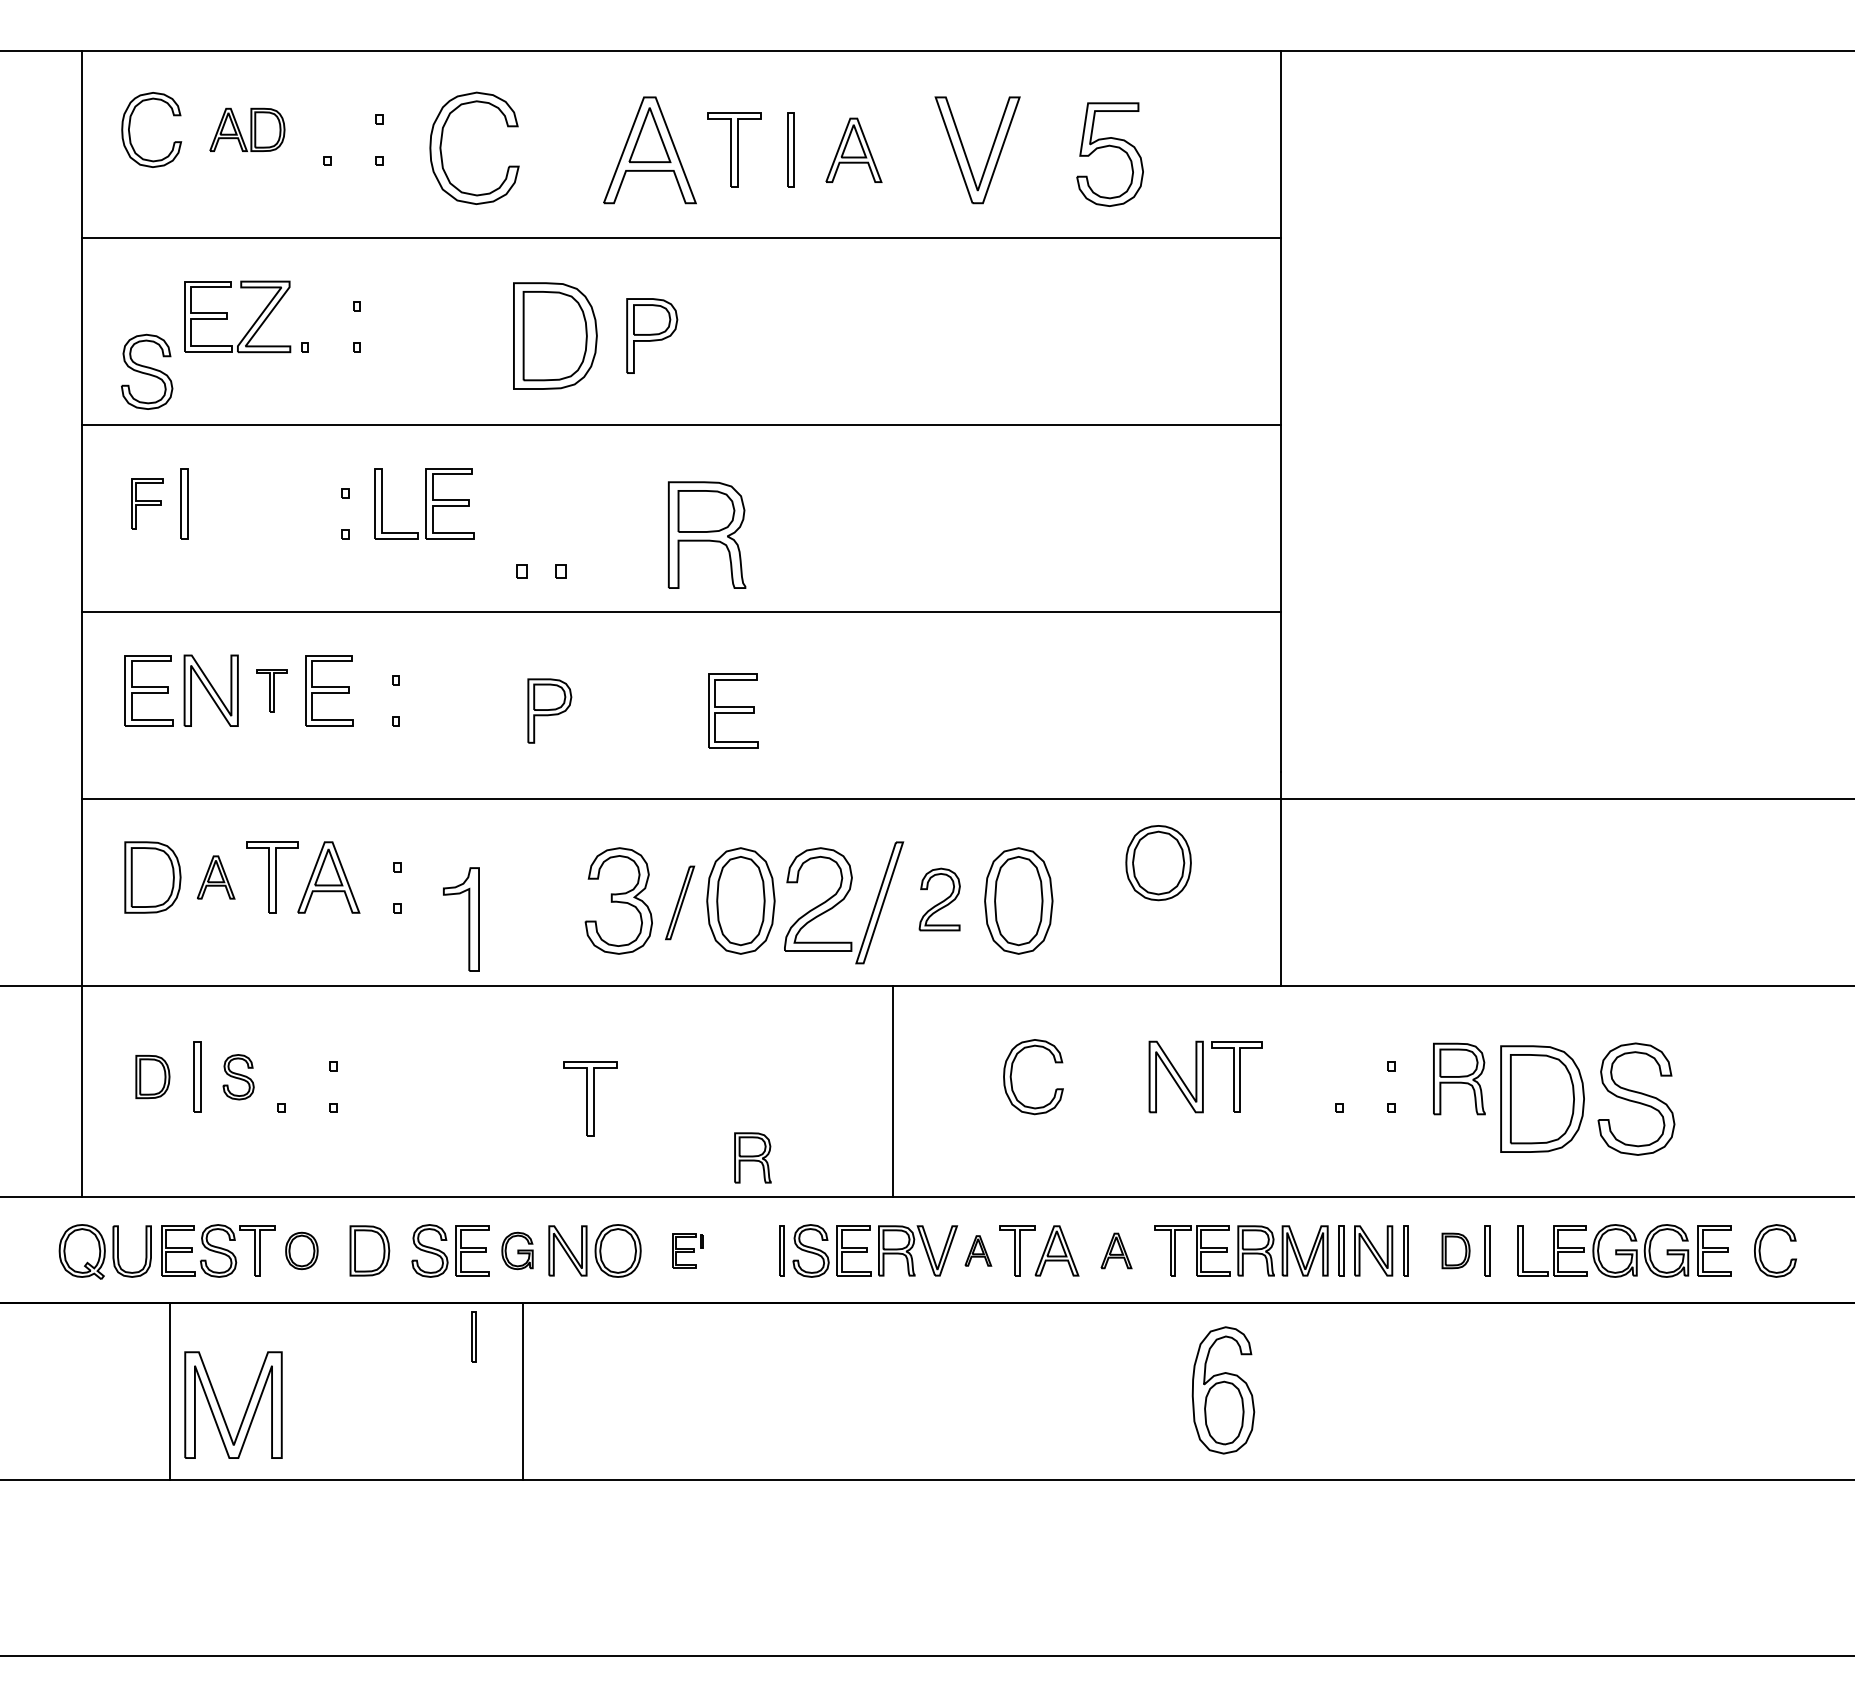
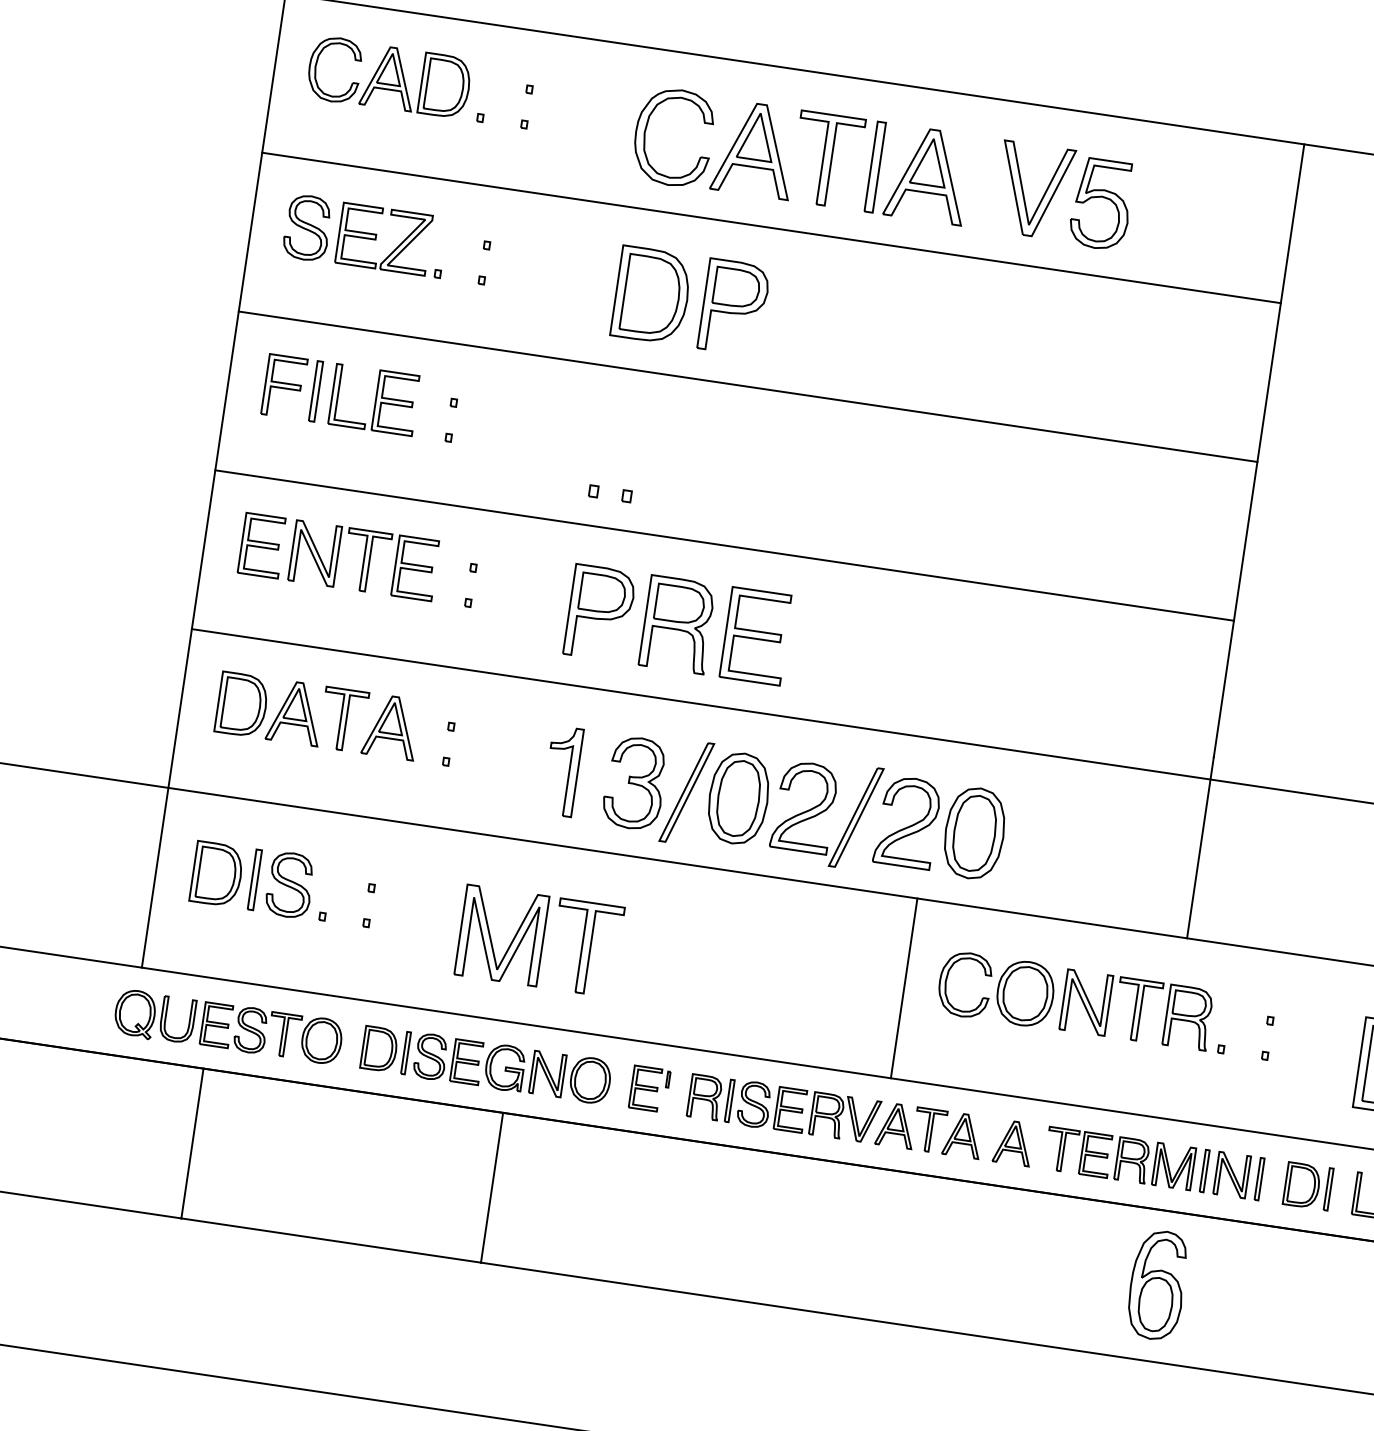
part: (247, 129) -> (416, 81), size x1.67
part: (442, 141) -> (647, 127), moved
part: (1106, 147) -> (1099, 197), moved
part: (734, 149) -> (827, 159), size x1.43
part: (790, 149) -> (875, 166), size x1.43
part: (853, 150) -> (928, 175), size x1.67
part: (651, 335) -> (733, 306), size x1.43
part: (147, 371) -> (307, 227), moved
part: (147, 503) -> (284, 386), size x1.43
part: (424, 503) -> (374, 399), moved
part: (706, 534) -> (677, 624), moved
part: (271, 690) -> (366, 560), size x1.67
part: (549, 710) -> (599, 612), size x1.67
part: (733, 710) -> (756, 635), size x1.43
part: (1158, 863) -> (1025, 994), moved
part: (215, 877) -> (295, 712), size x1.67
part: (939, 899) -> (907, 822), size x1.67
part: (679, 902) -> (686, 792), size x1.67
part: (468, 919) -> (568, 772), moved
part: (152, 1076) -> (216, 873), size x1.67
part: (238, 1077) -> (289, 885), size x1.67
part: (1459, 1078) -> (1188, 1017), moved
line: (892, 1091) -> (903, 988), moved
part: (590, 1098) -> (586, 947), size x1.43
part: (752, 1157) -> (704, 1096), moved
part: (301, 1250) -> (321, 1040), size x1.43
part: (517, 1250) -> (505, 1067), size x1.43
part: (687, 1250) -> (649, 1088), size x1.43
part: (978, 1250) -> (896, 1125), size x1.67
part: (1116, 1250) -> (1013, 1142), size x1.43
part: (1455, 1250) -> (1301, 1185), size x1.43
part: (473, 1336) -> (405, 1052), moved
part: (1223, 1390) -> (1157, 1285), moved
part: (221, 1409) -> (491, 937), moved

